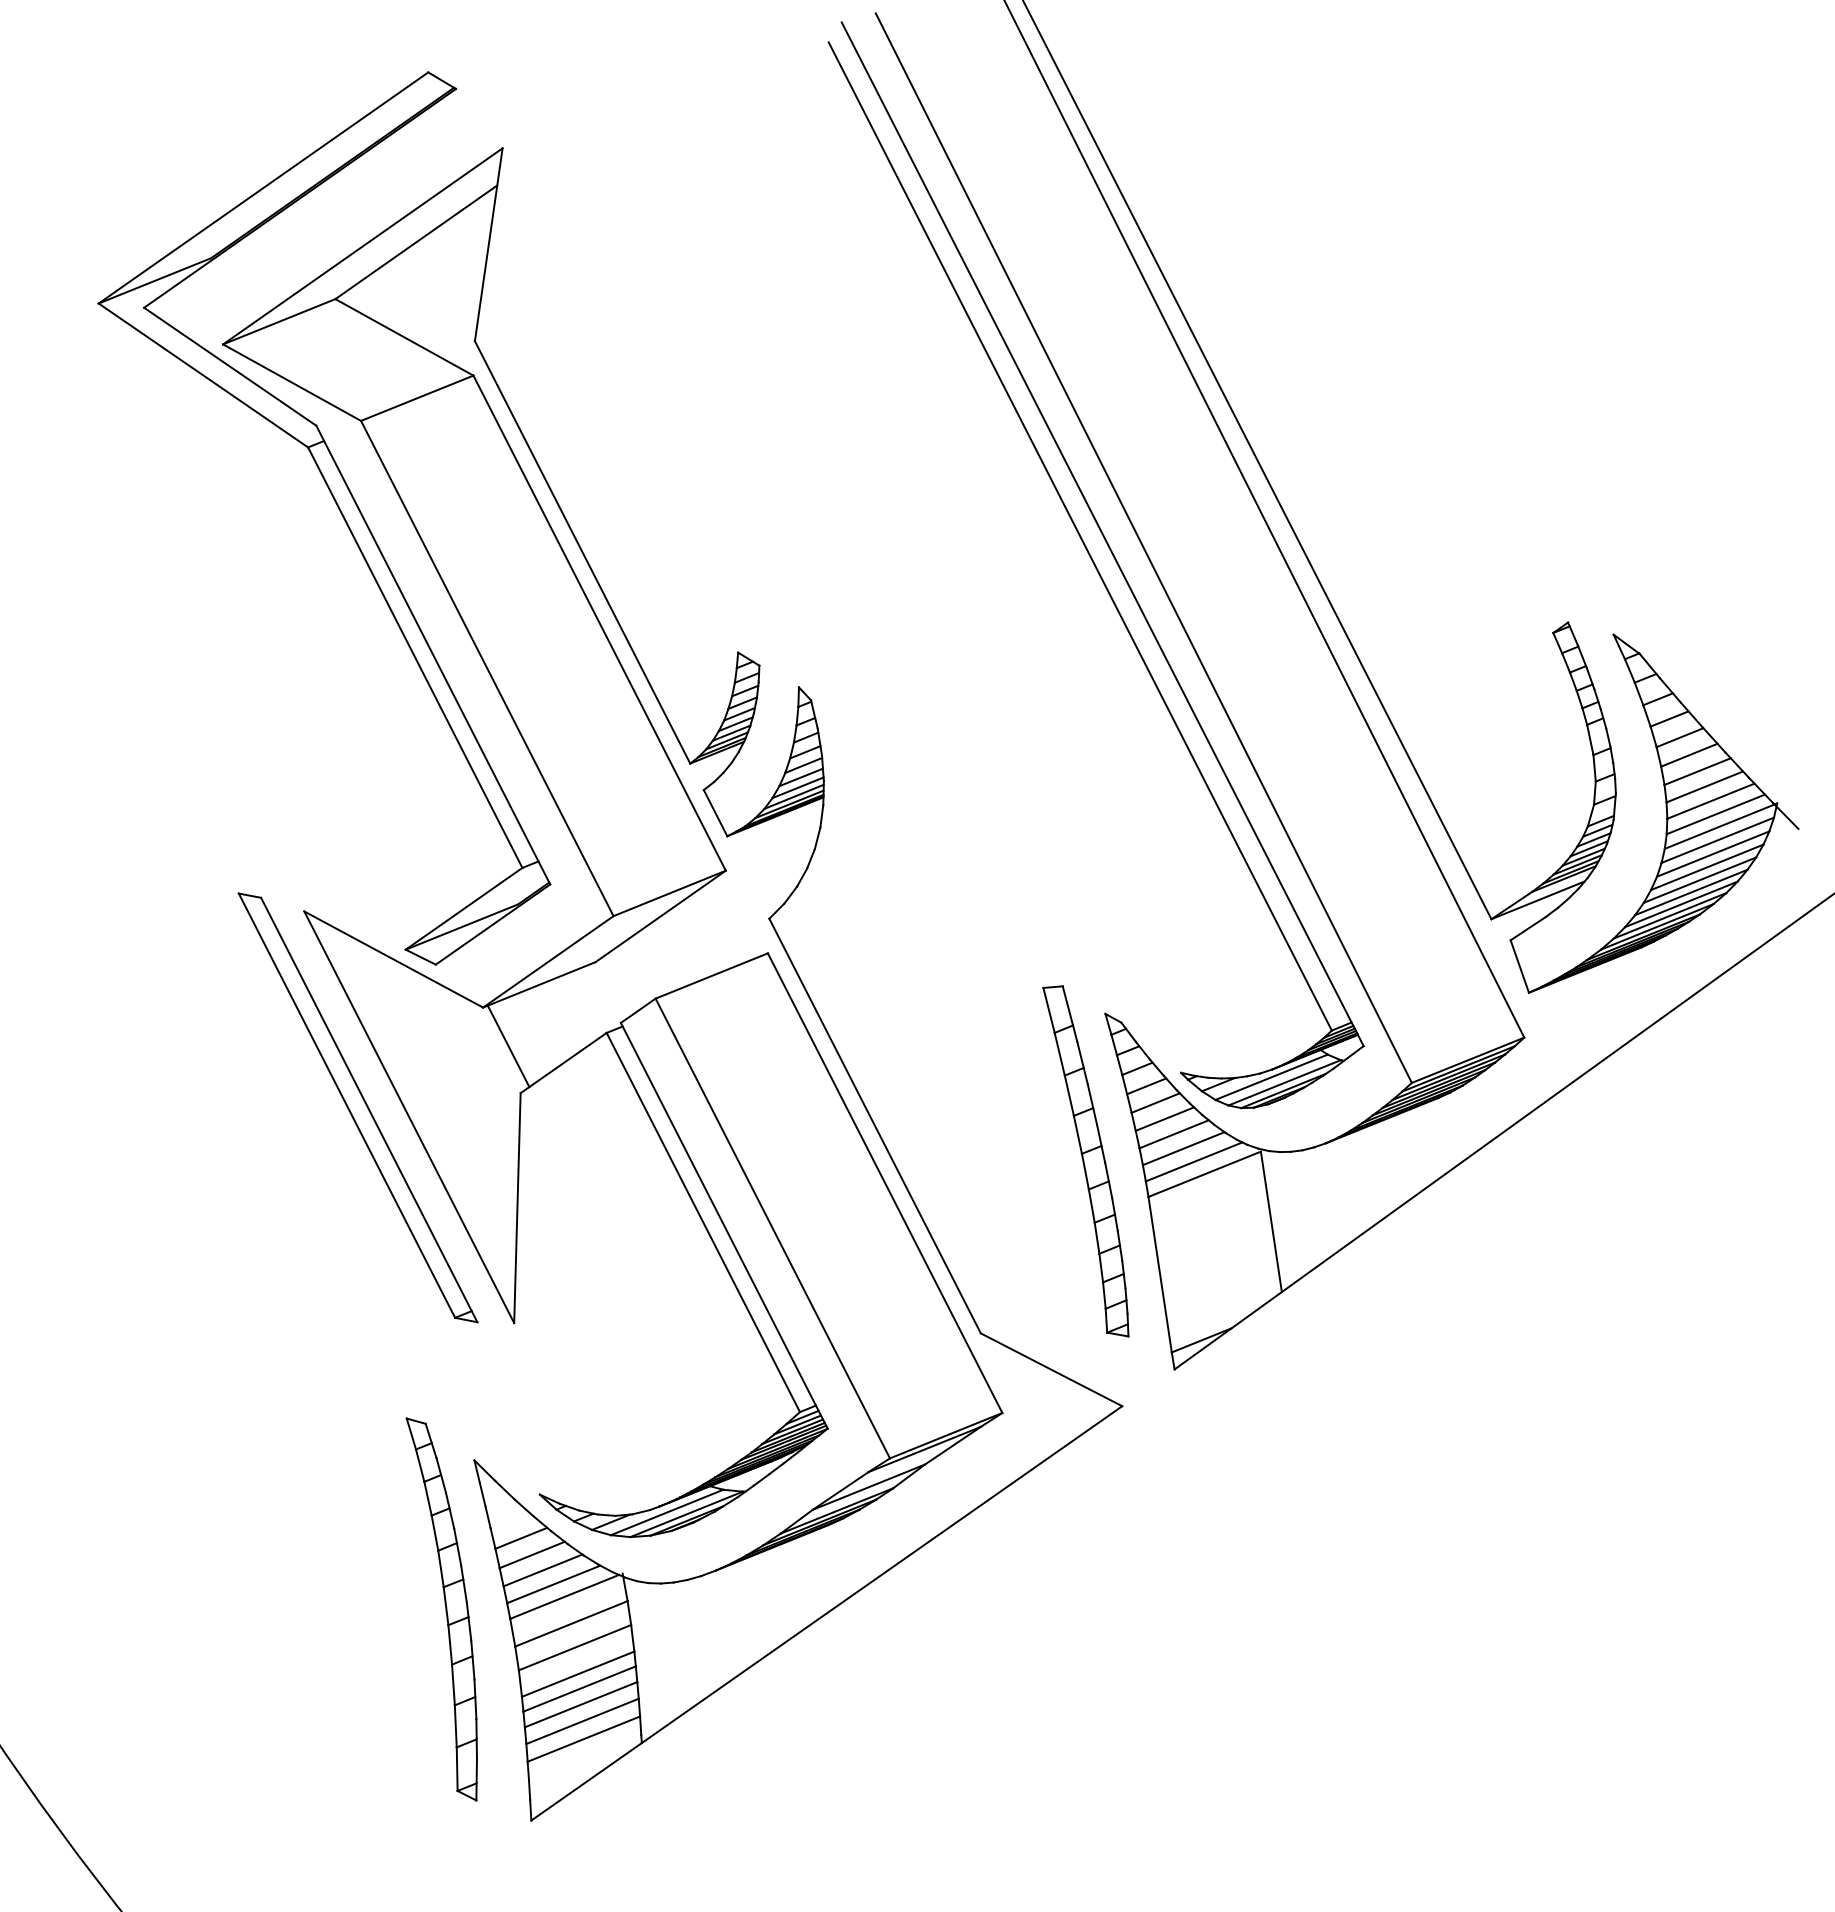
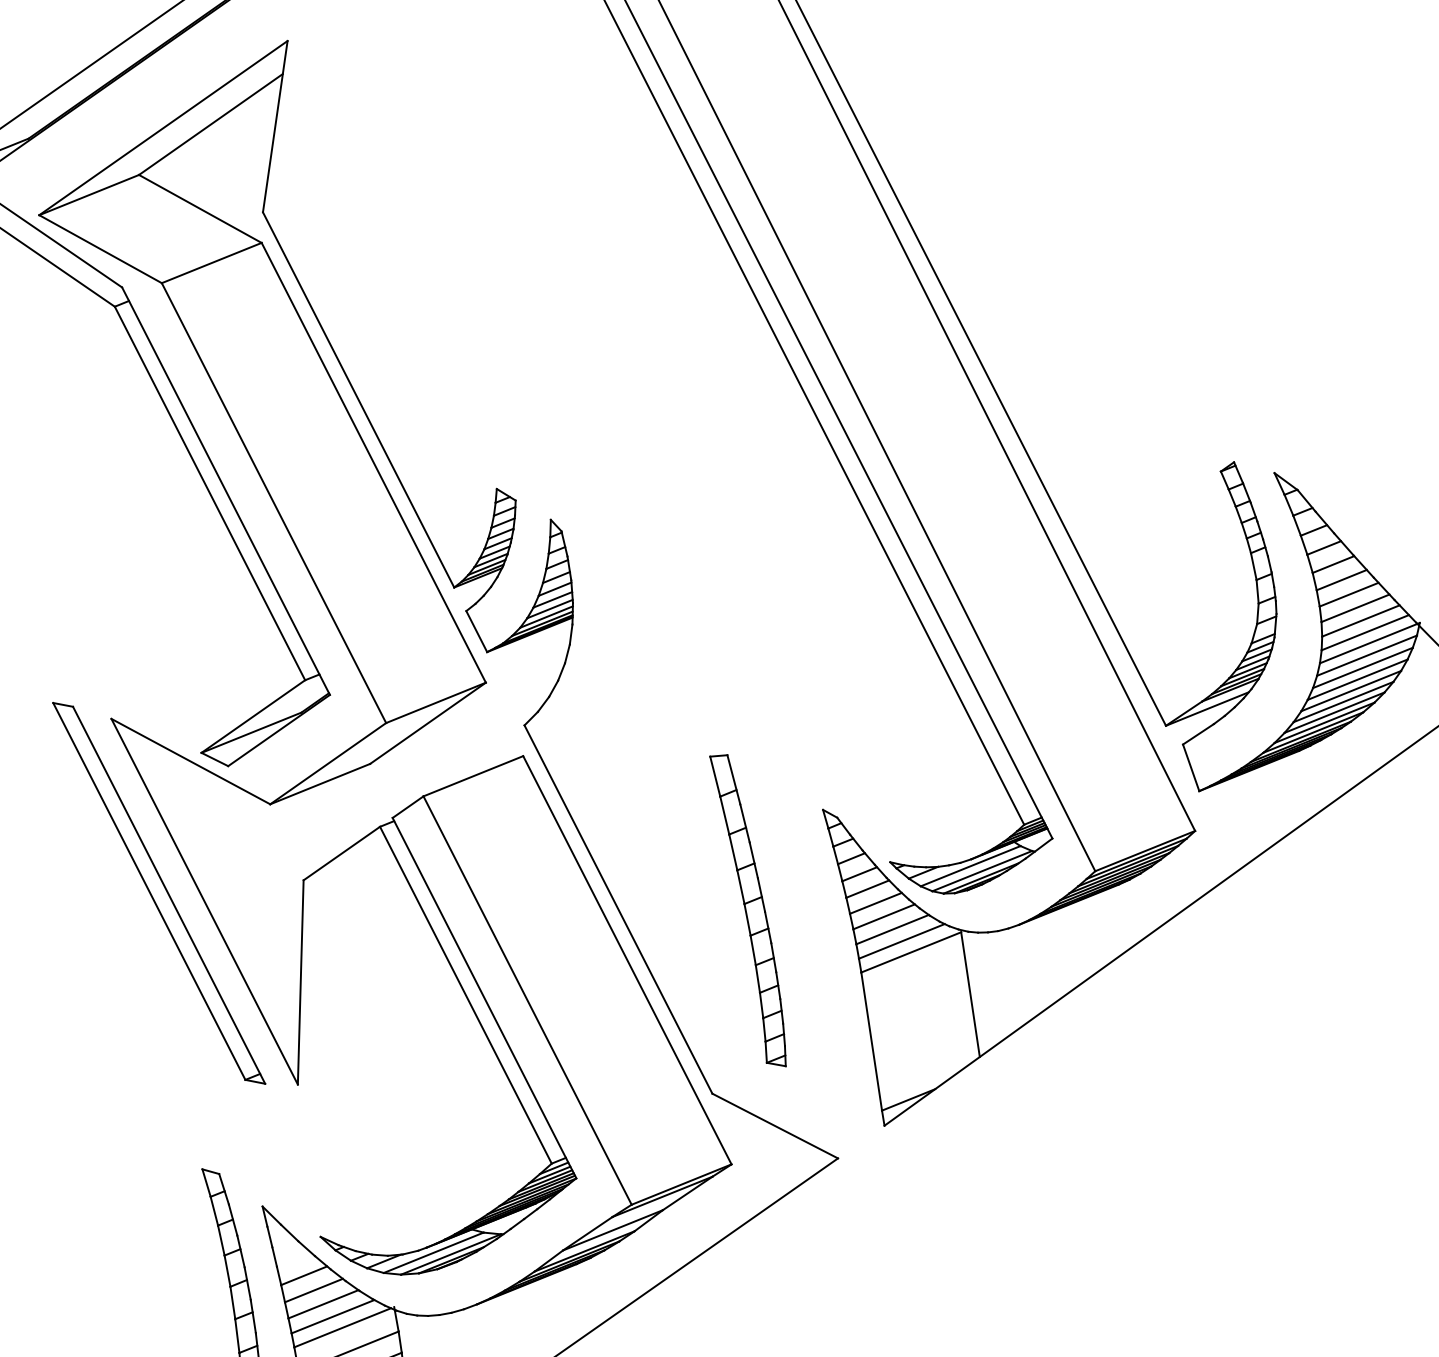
line: (508, 1046) -> (292, 838), removed
part: (1085, 1161) -> (747, 910), moved

